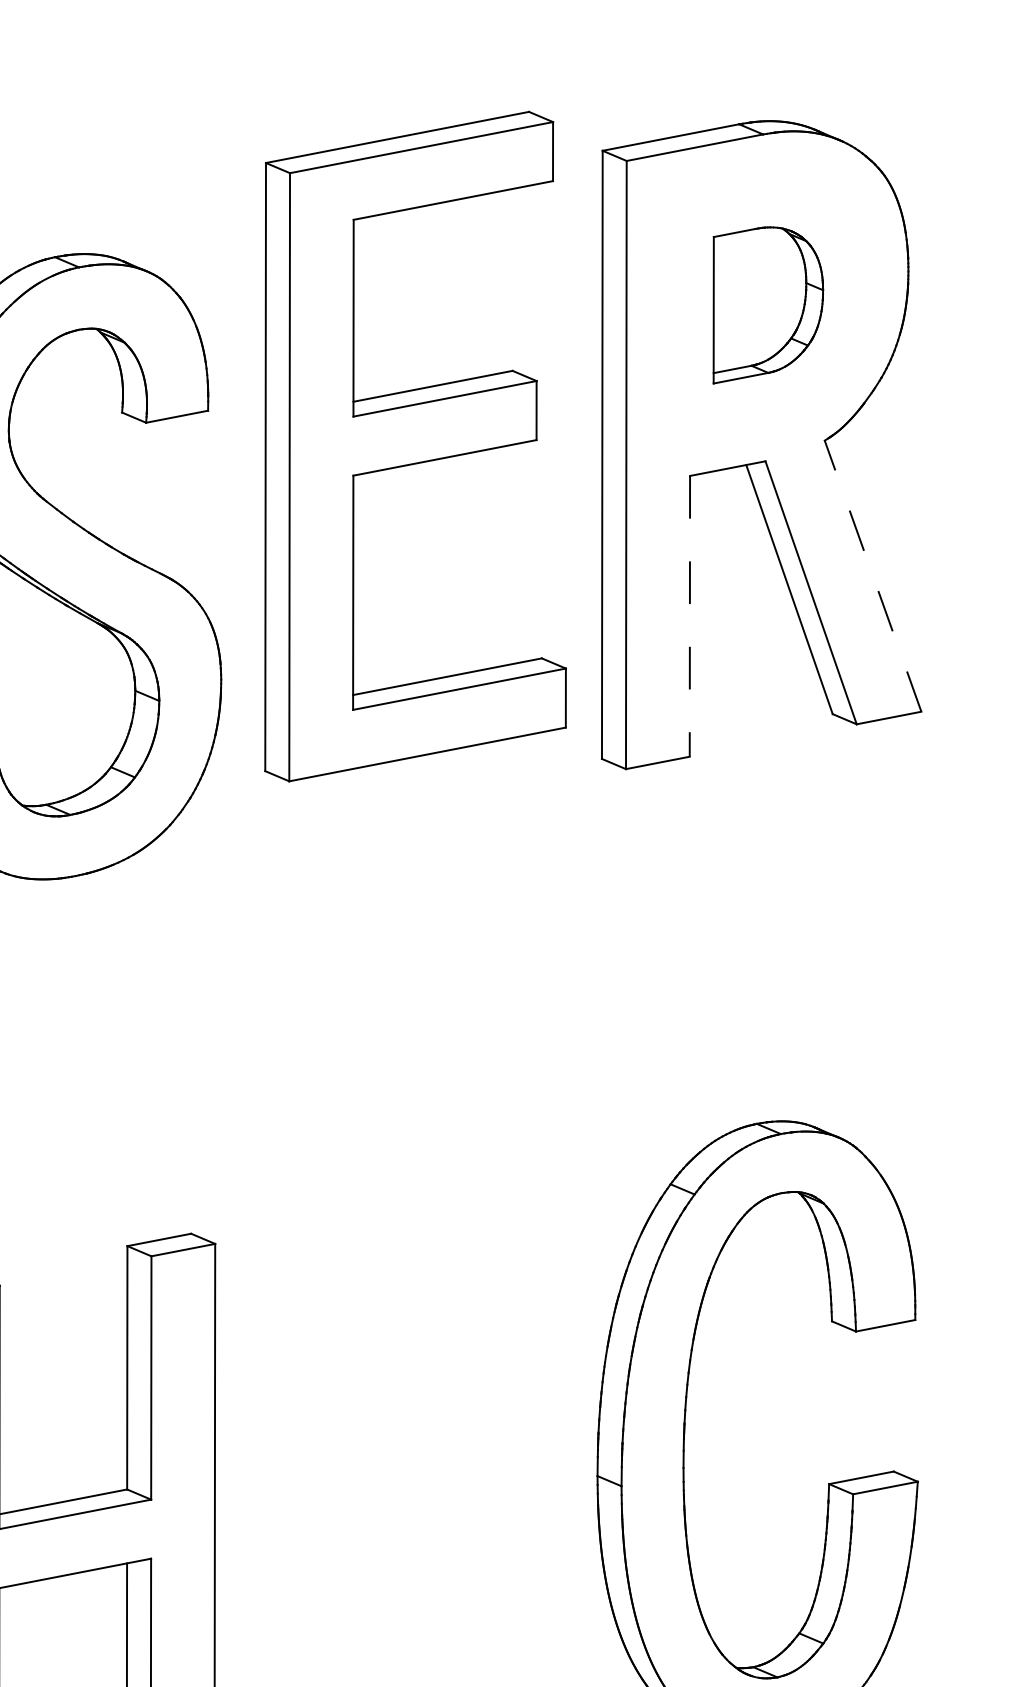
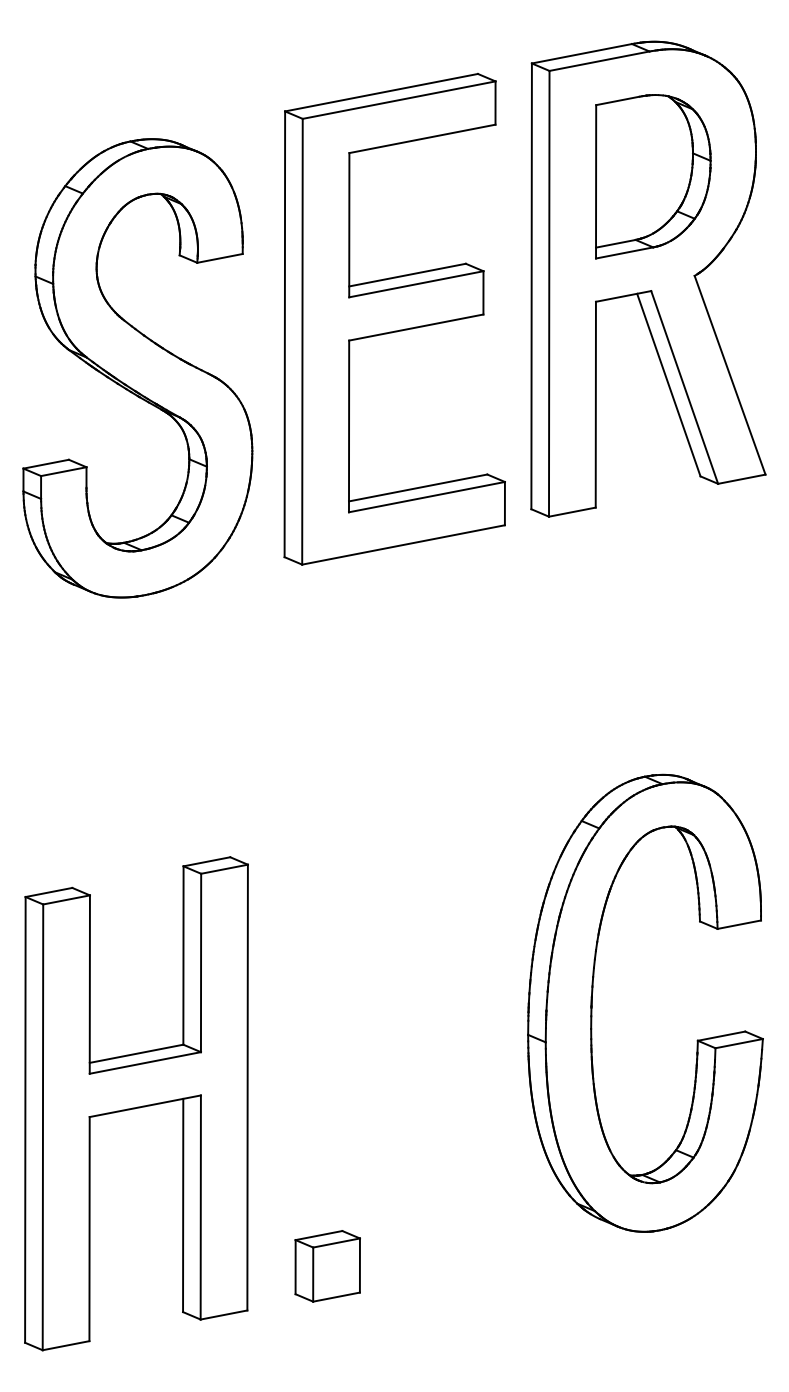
part: (768, 304) -> (653, 176), size x1.43
part: (415, 445) -> (394, 318), moved
line: (872, 575) -> (729, 374), dashed -> solid
line: (689, 616) -> (595, 404), dashed -> solid

